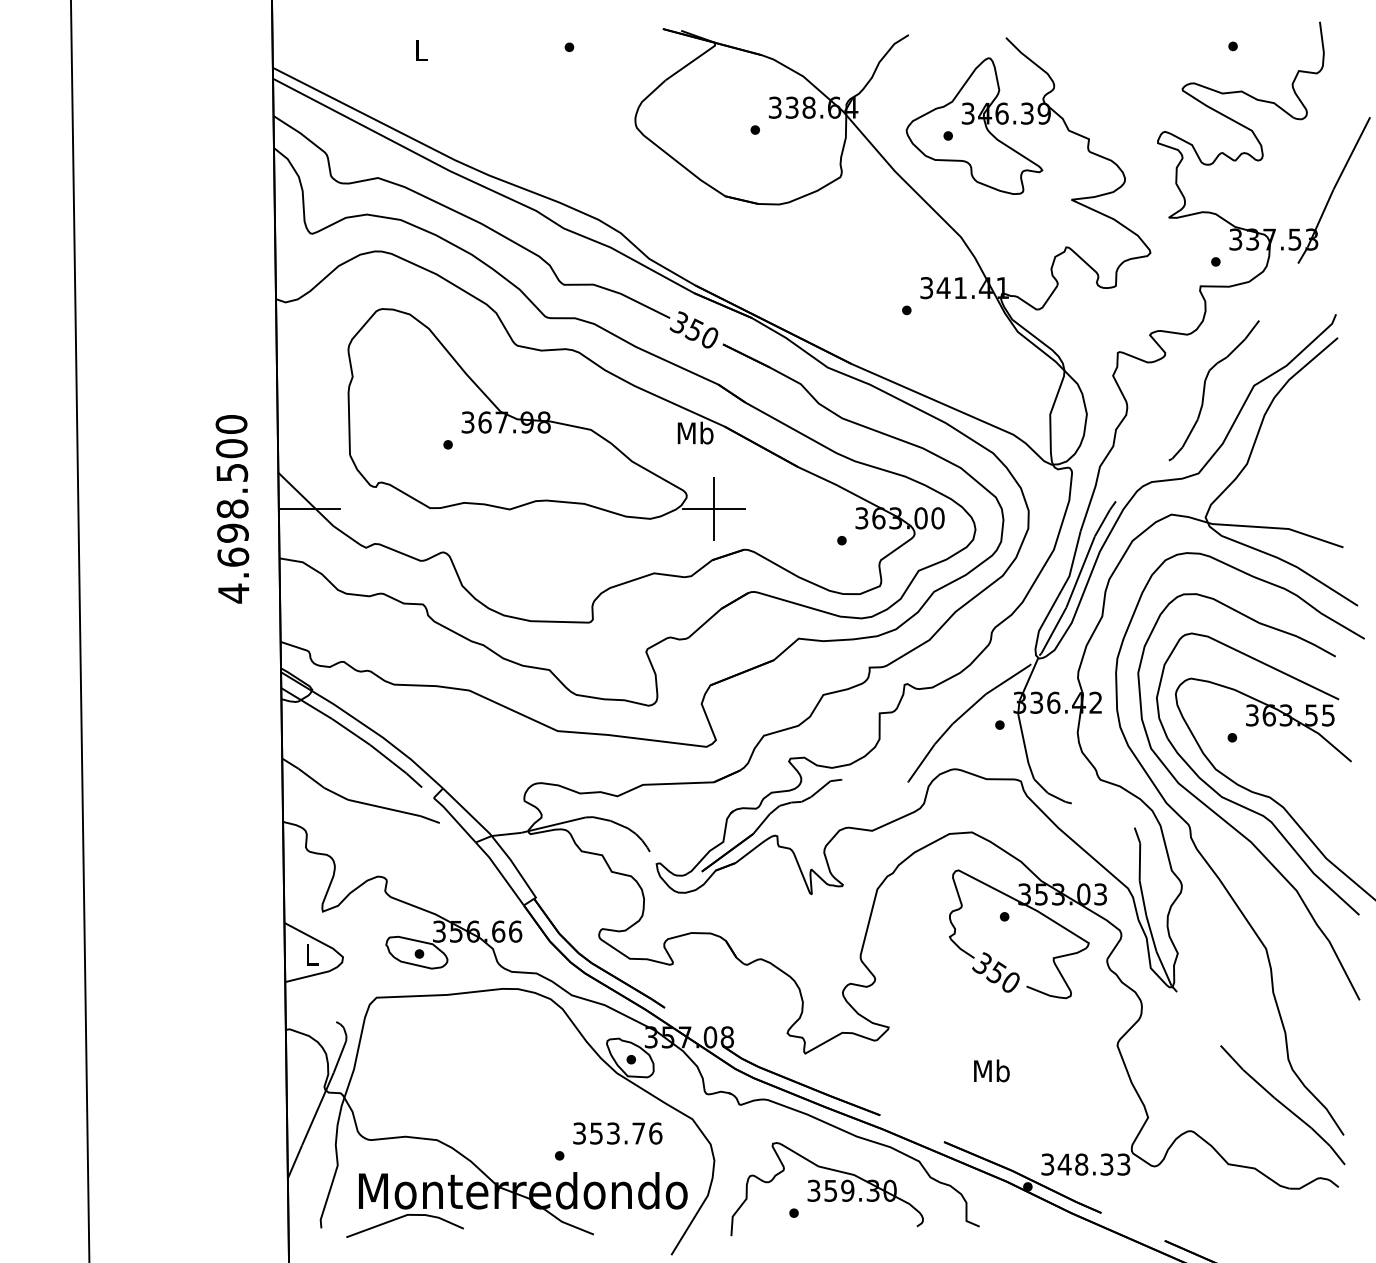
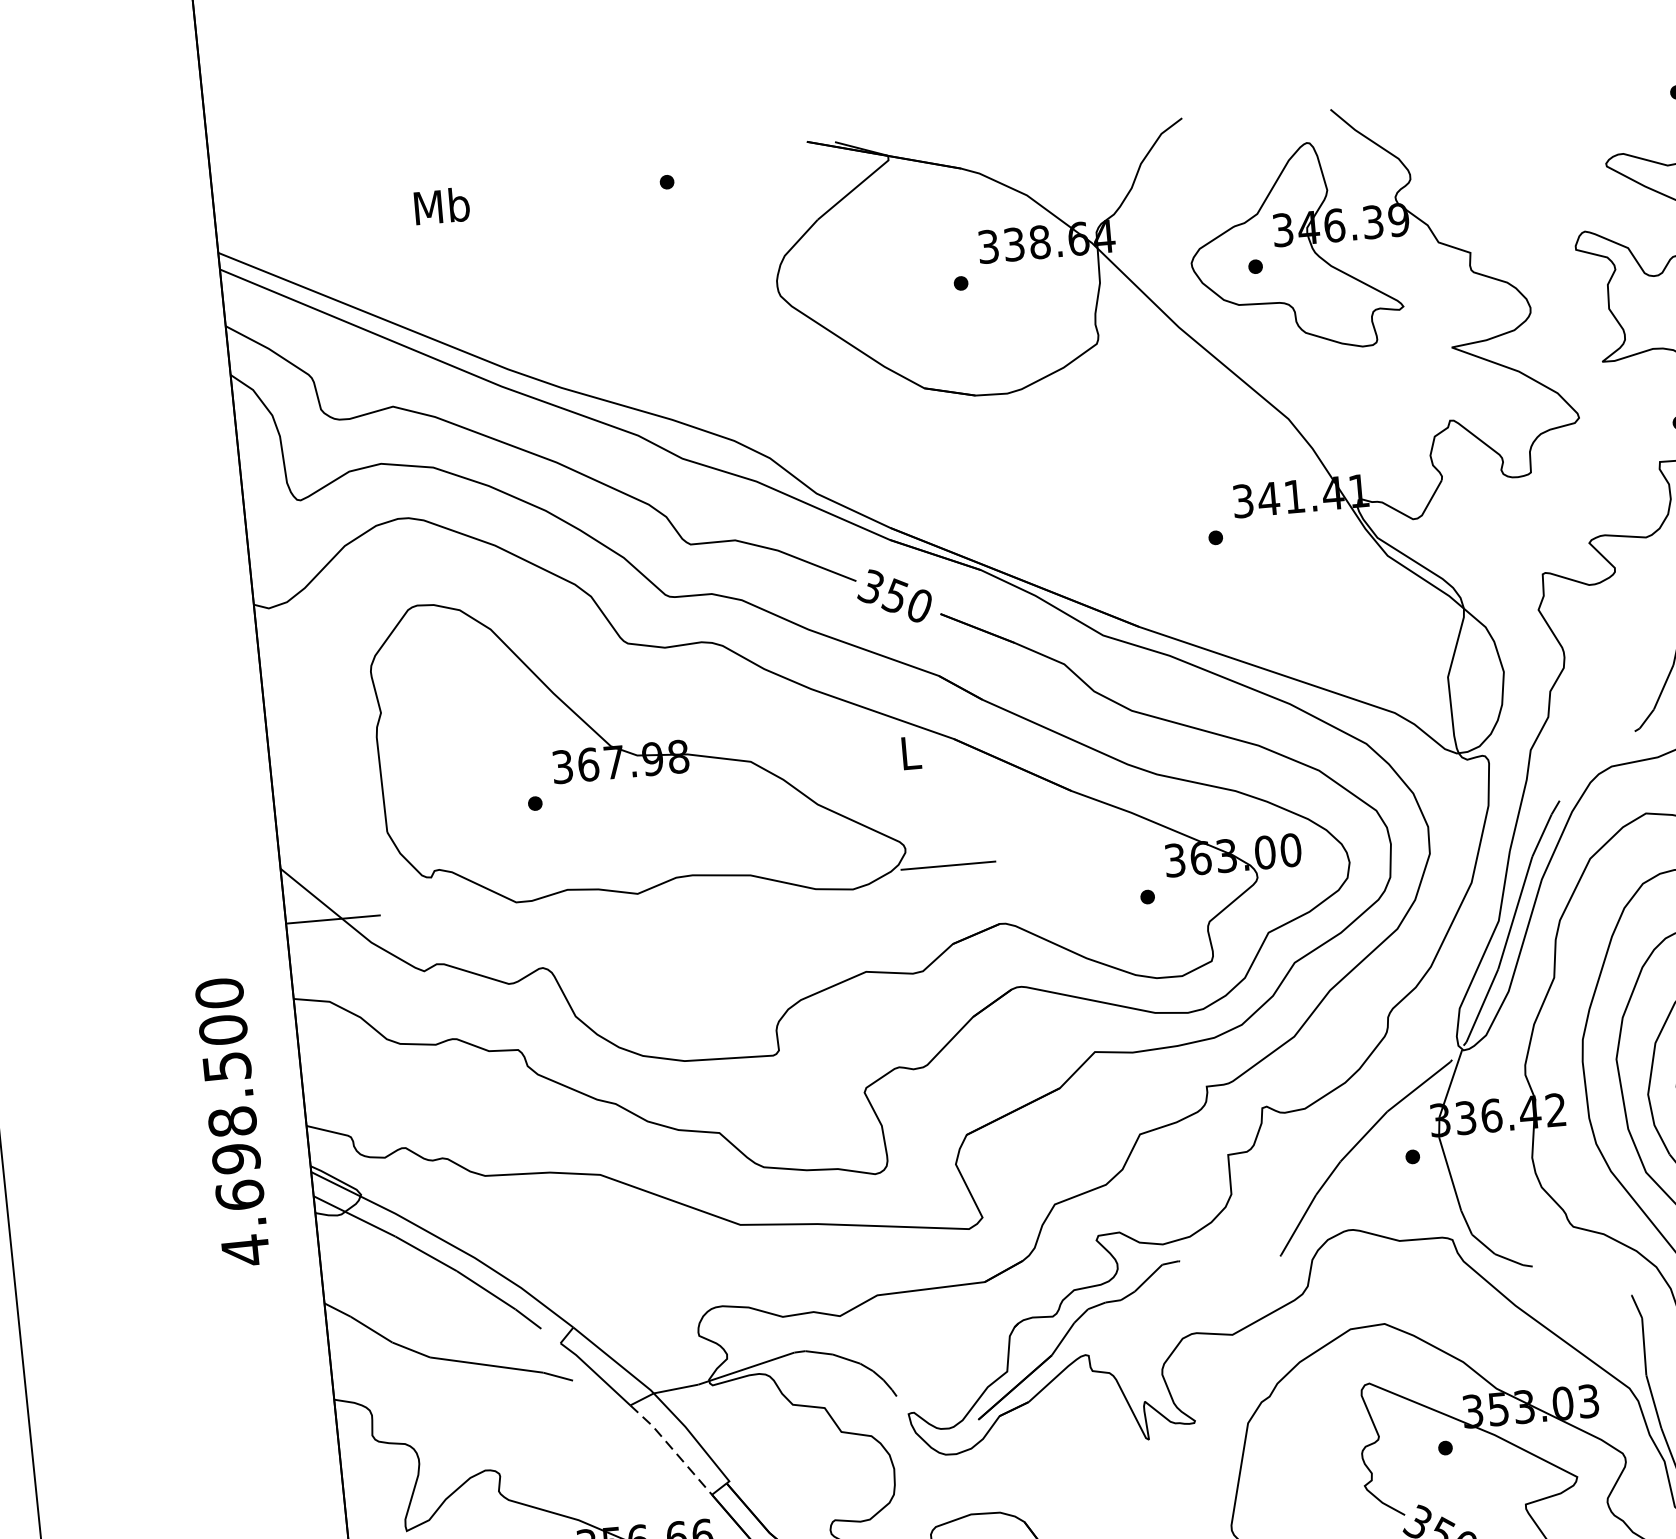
text: (421, 49) -> (442, 205), L -> Mb
text: (695, 432) -> (910, 751), Mb -> L
line: (713, 508) -> (947, 865), removed
text: (232, 509) -> (232, 1122), moved
line: (500, 873) -> (672, 1449), solid -> dashed

